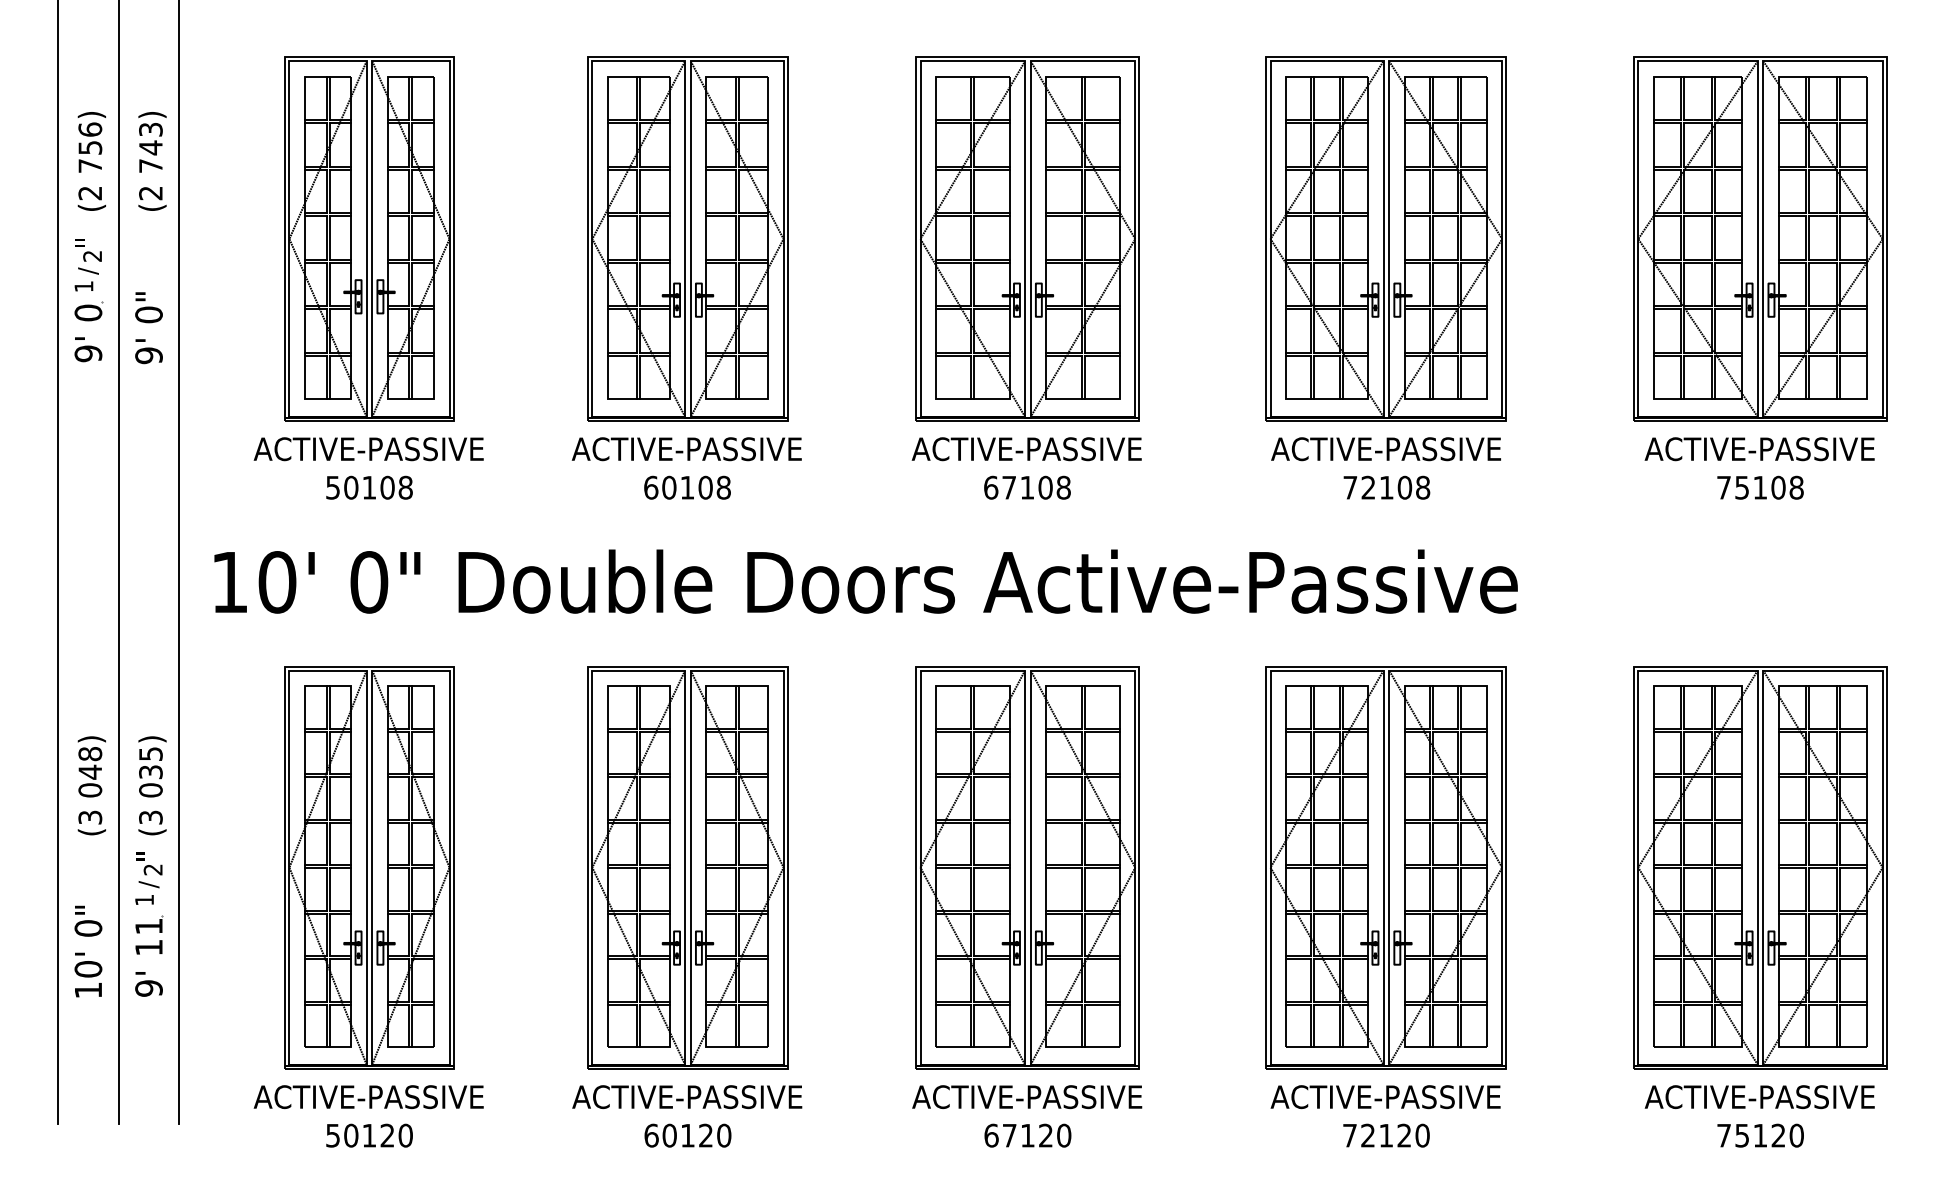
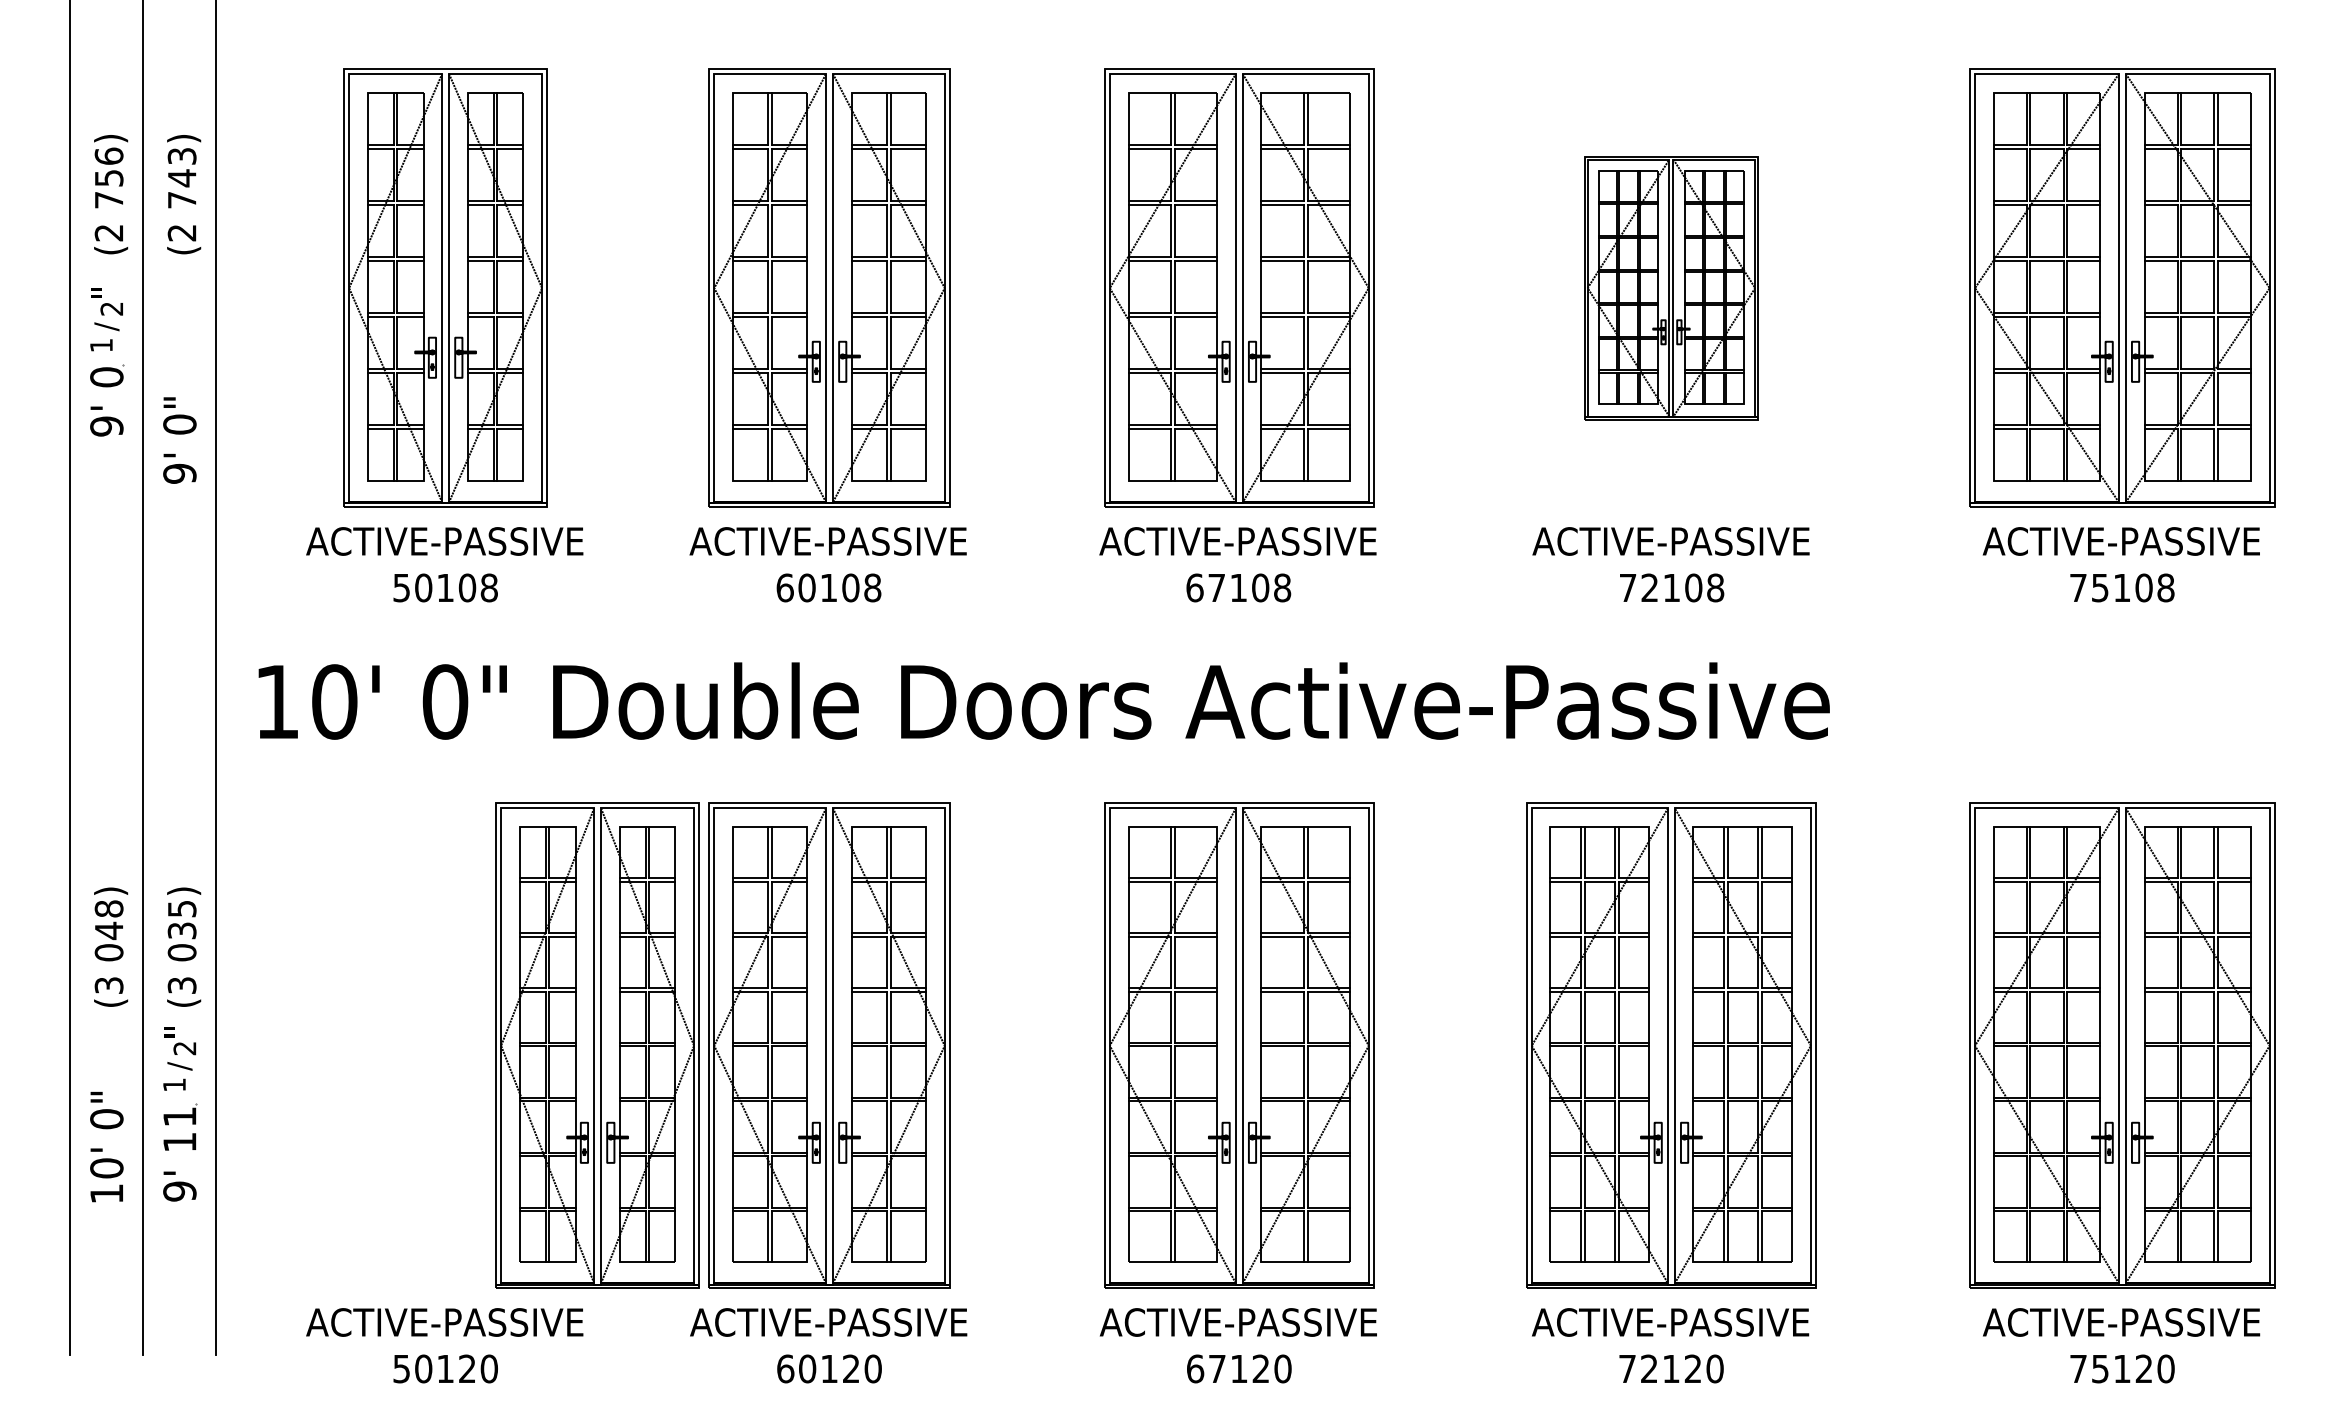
part: (1386, 238) -> (1671, 287), size x0.6
text: (148, 328) -> (179, 440), moved
part: (369, 867) -> (597, 1045), moved

